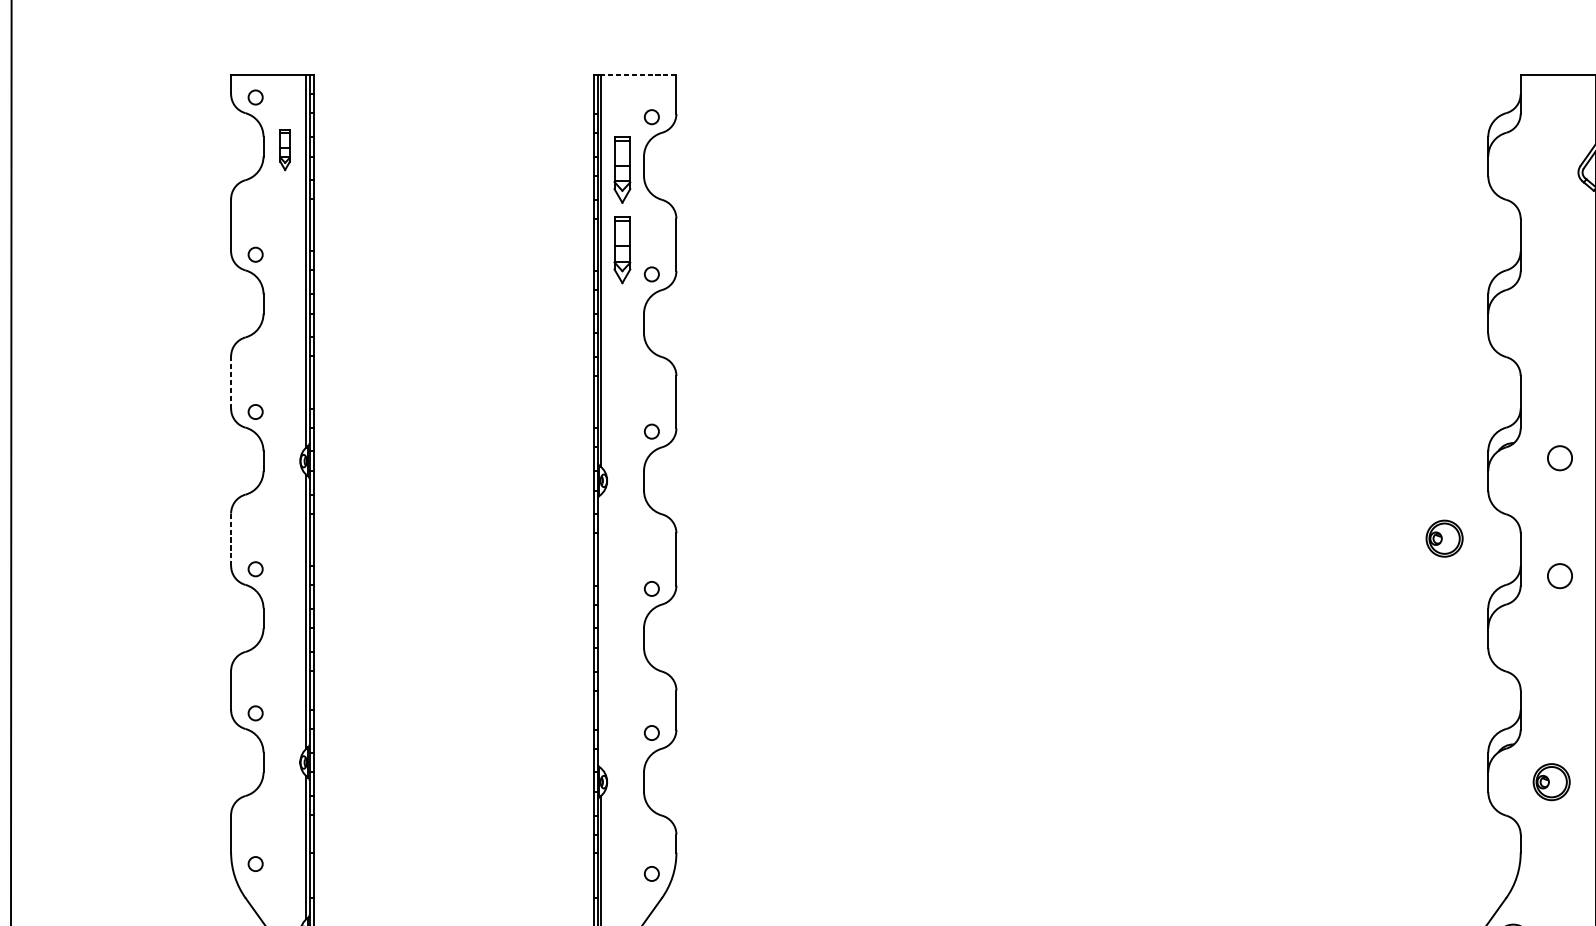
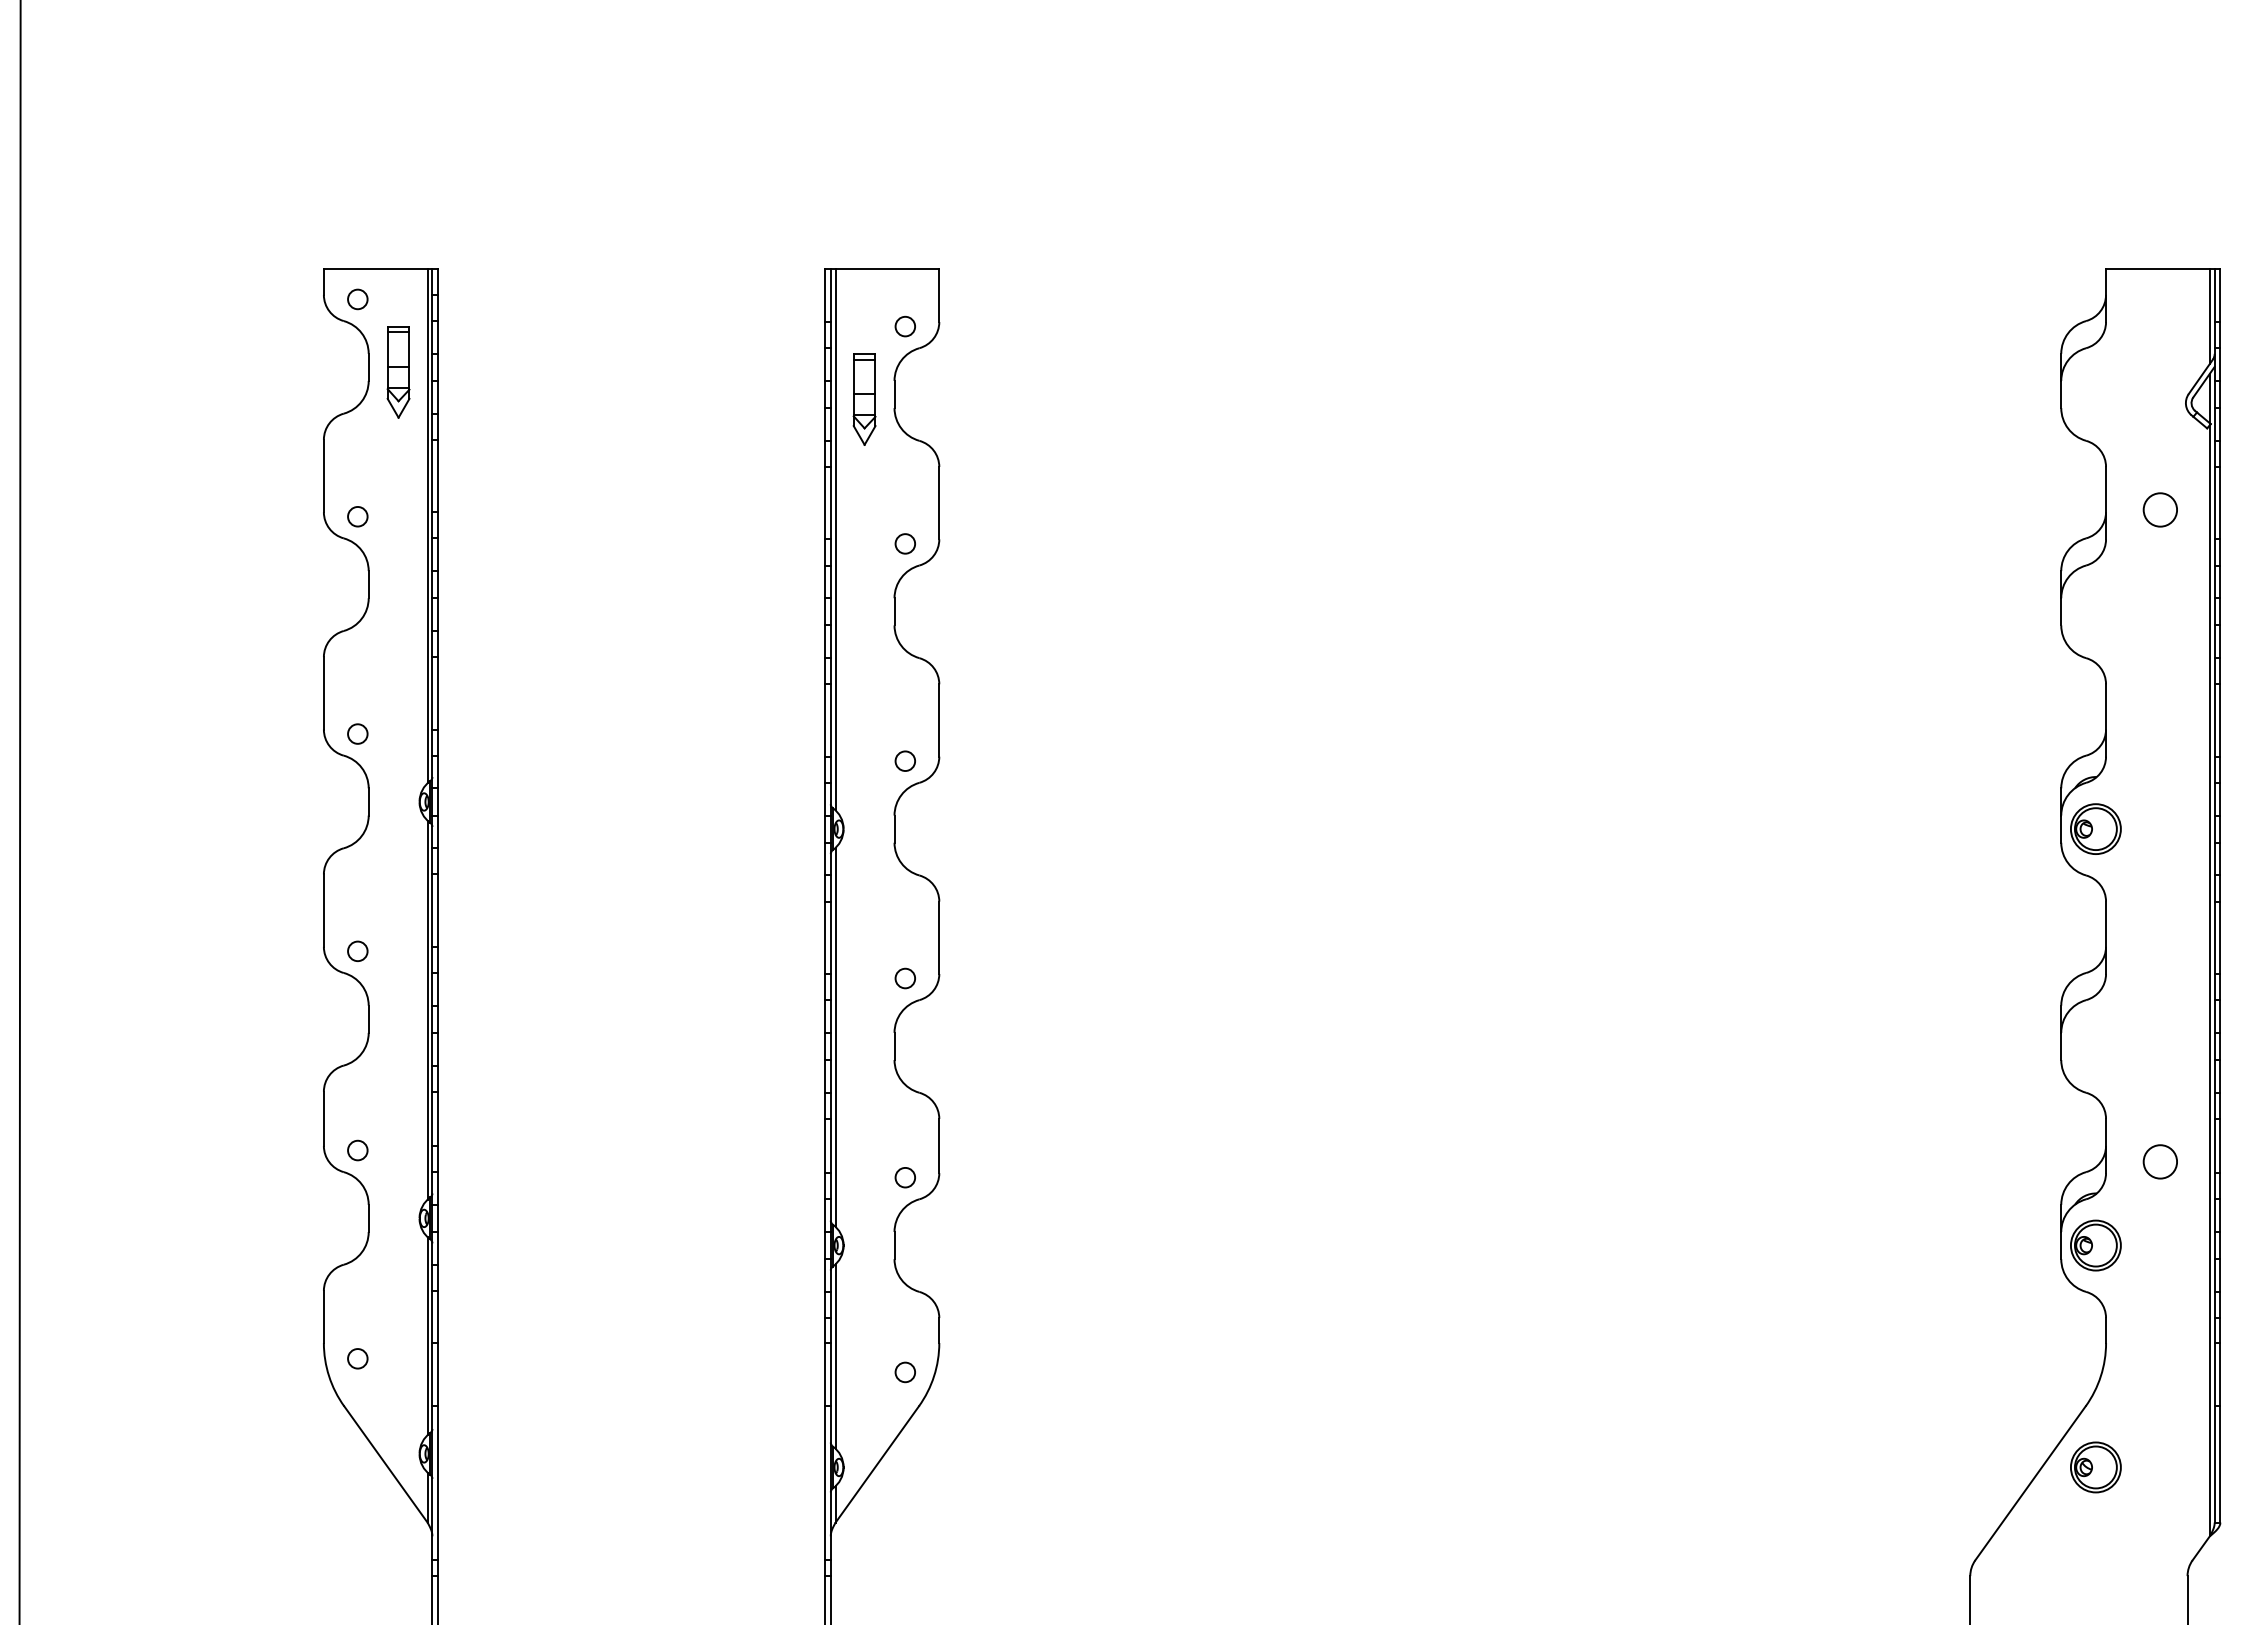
line: (638, 75) -> (887, 268), dashed -> solid
part: (285, 150) -> (398, 372), size x1.67
part: (622, 250) -> (864, 510), removed
line: (230, 382) -> (323, 693), dashed -> solid
circle: (1559, 457) -> (2159, 509), moved
part: (1444, 538) -> (2095, 828), moved
line: (230, 540) -> (323, 911), dashed -> solid
circle: (1559, 575) -> (2159, 1161), moved
line: (601, 630) -> (835, 1036), added
part: (1551, 782) -> (2095, 1245), moved

